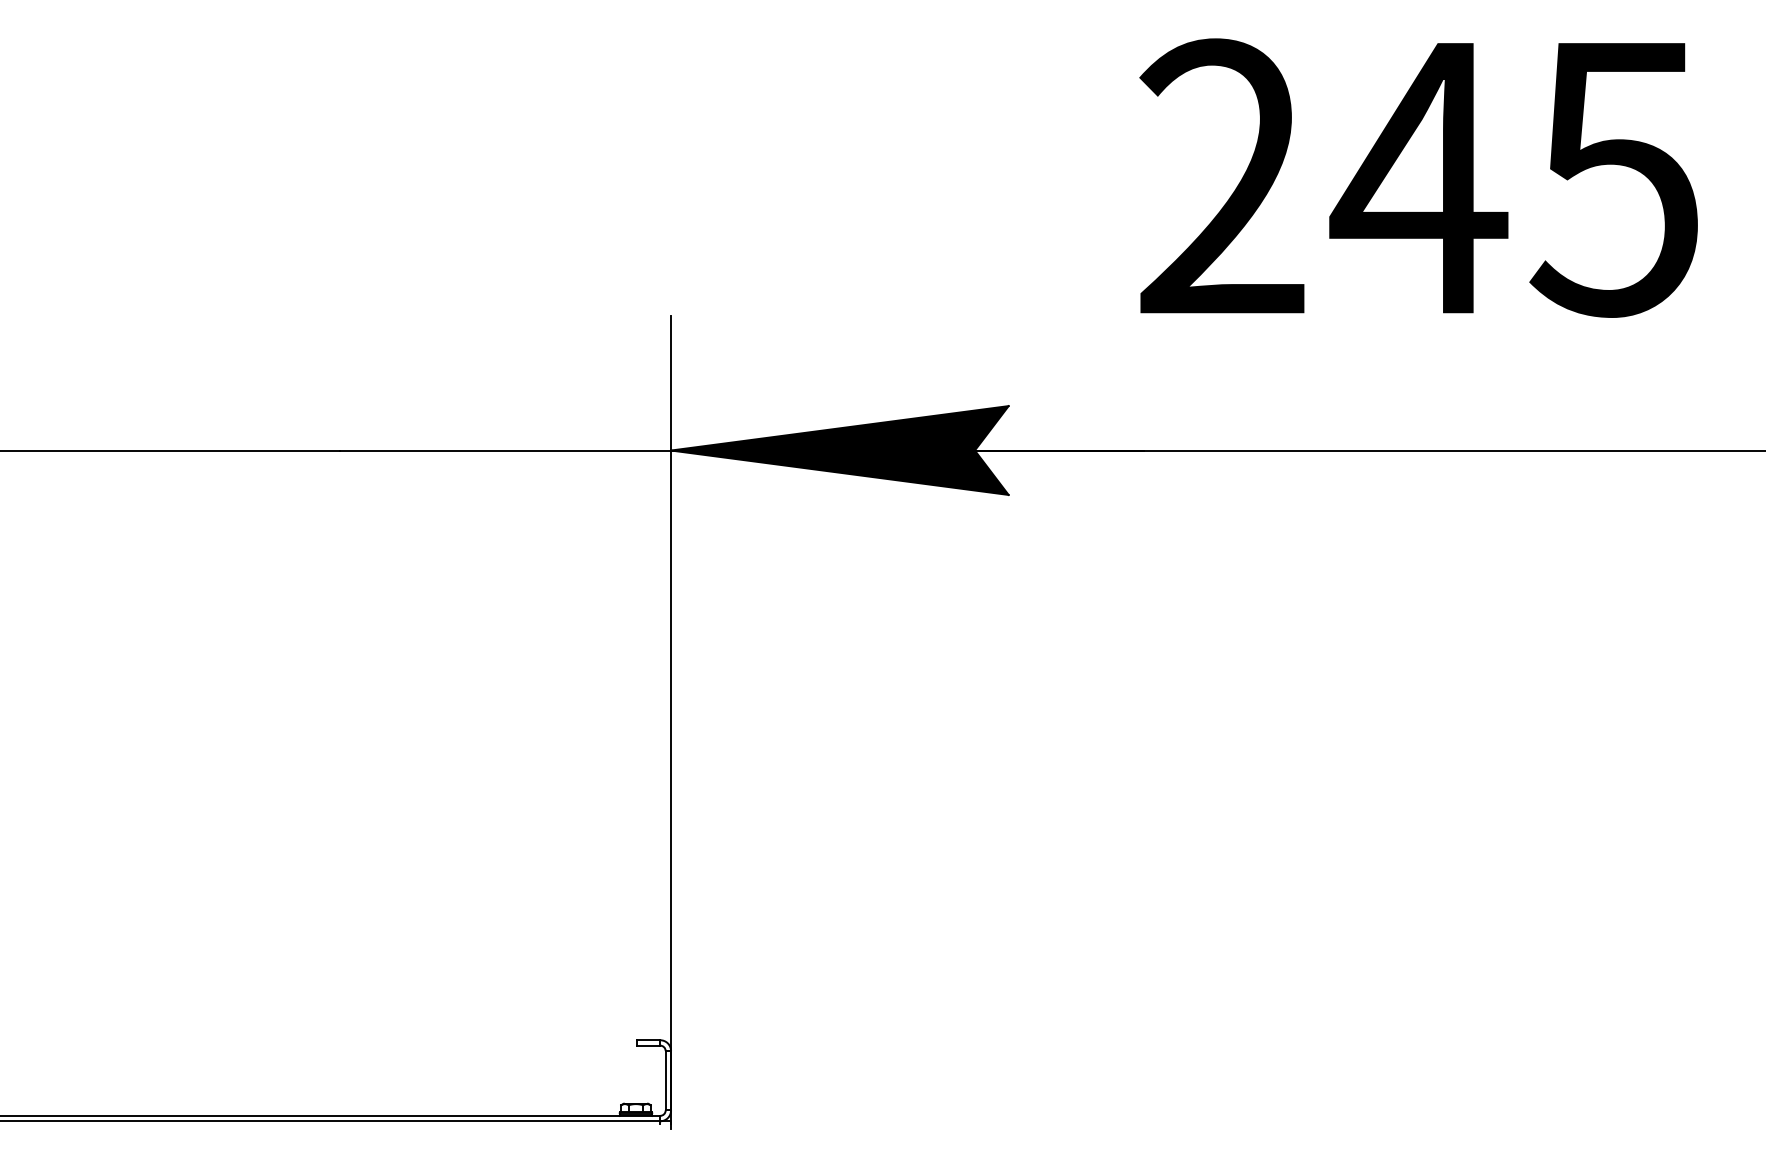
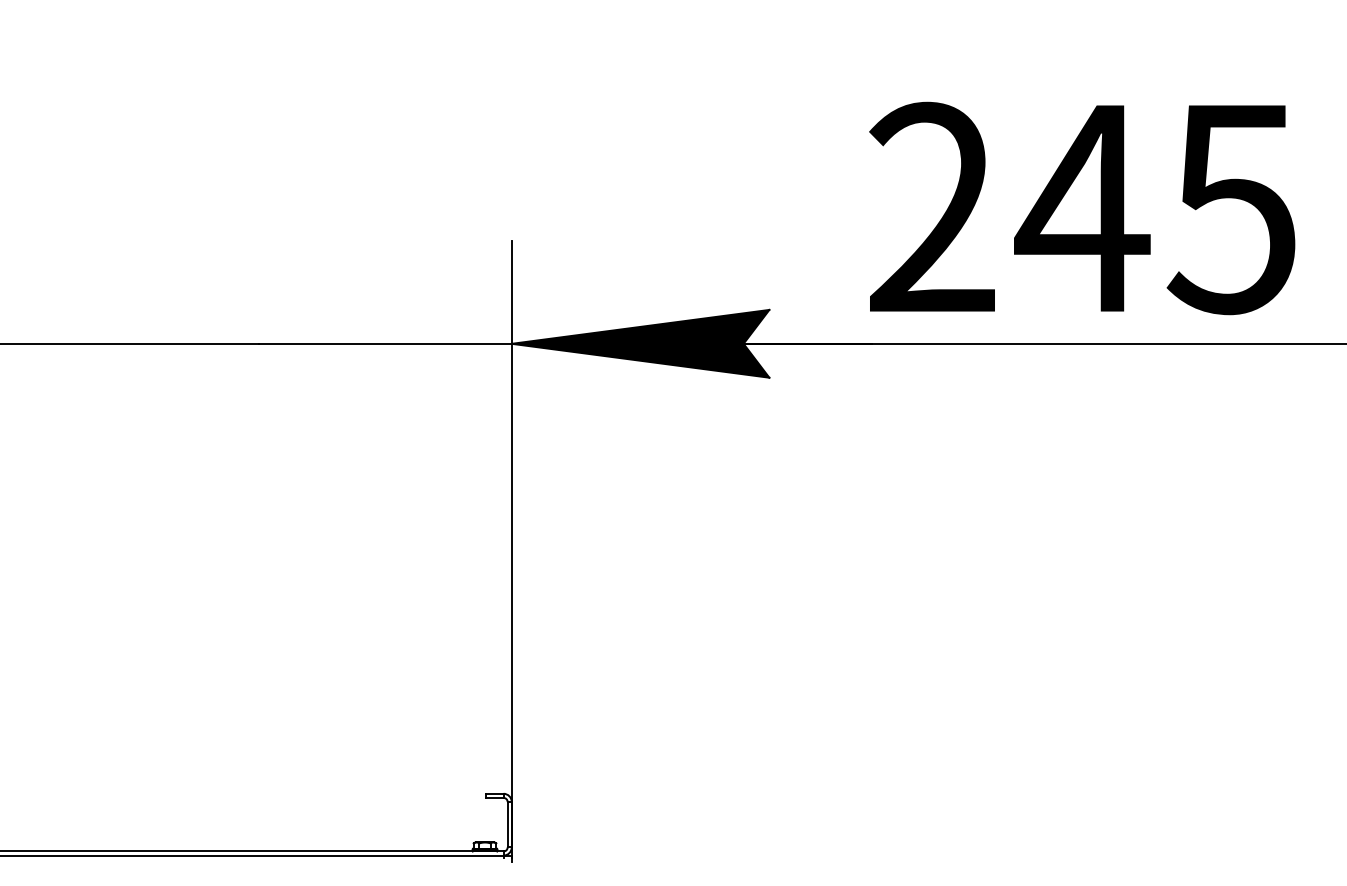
text: (1418, 177) -> (1082, 207), moved

